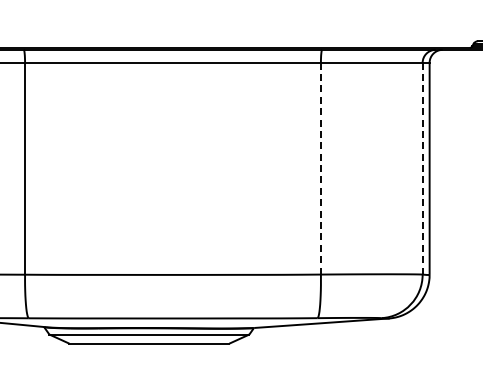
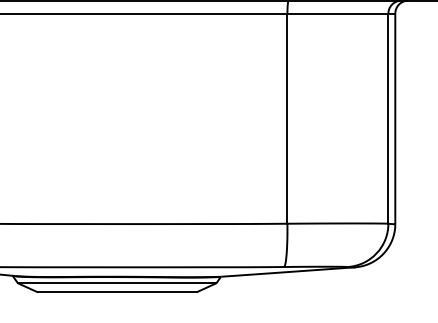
line: (320, 168) -> (287, 118), dashed -> solid
line: (422, 168) -> (388, 118), dashed -> solid

